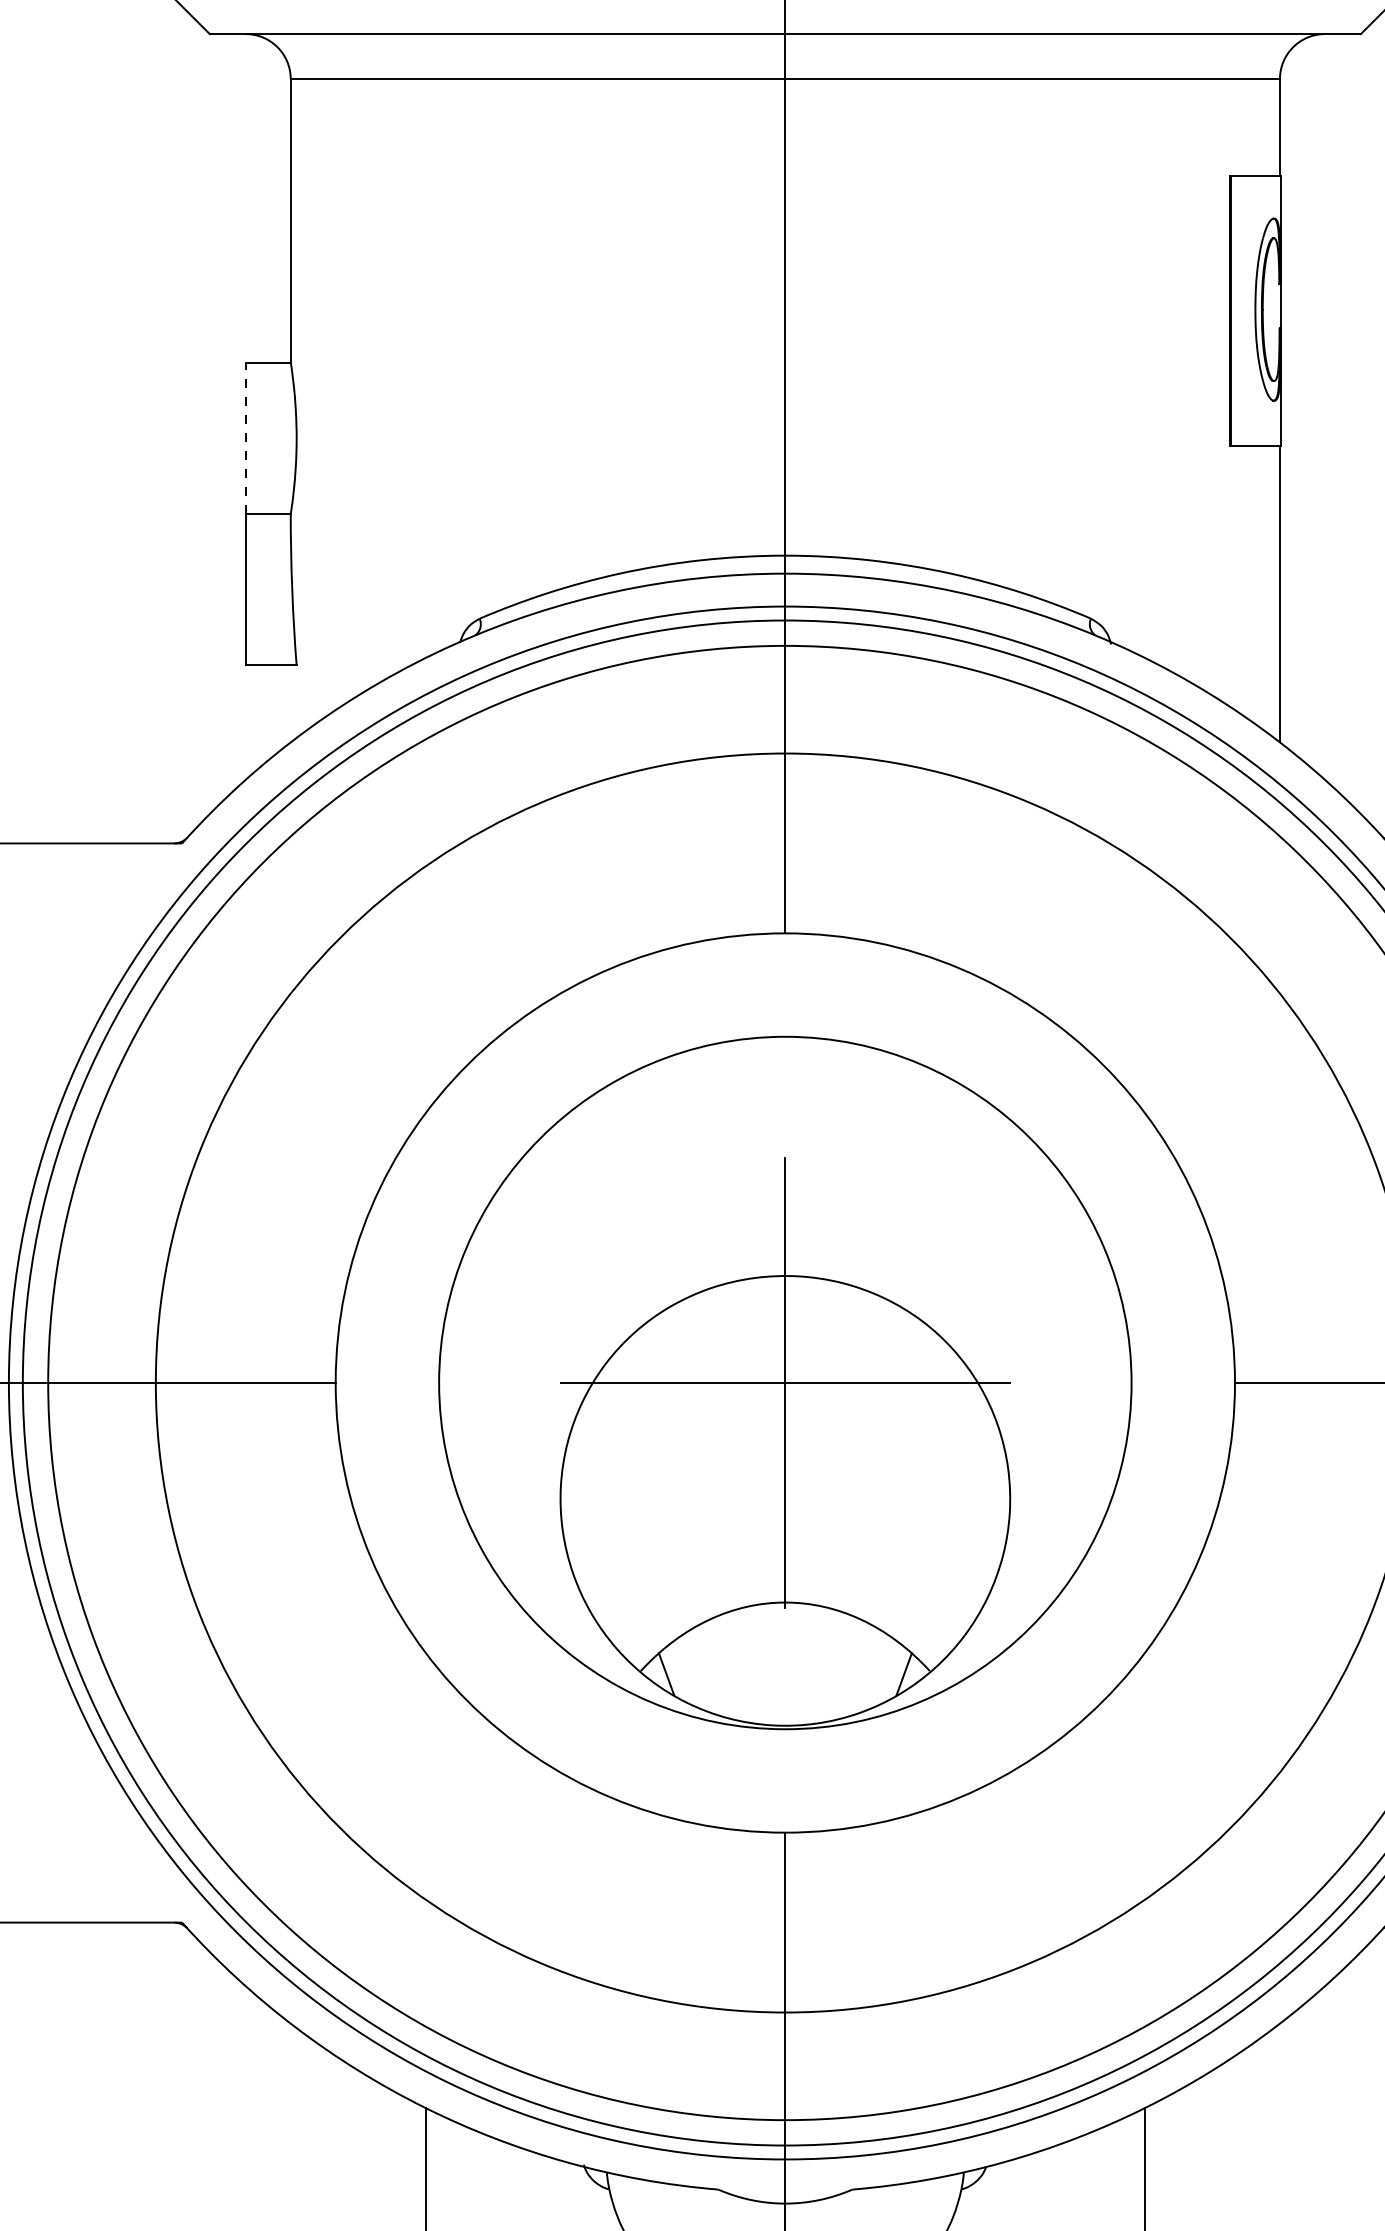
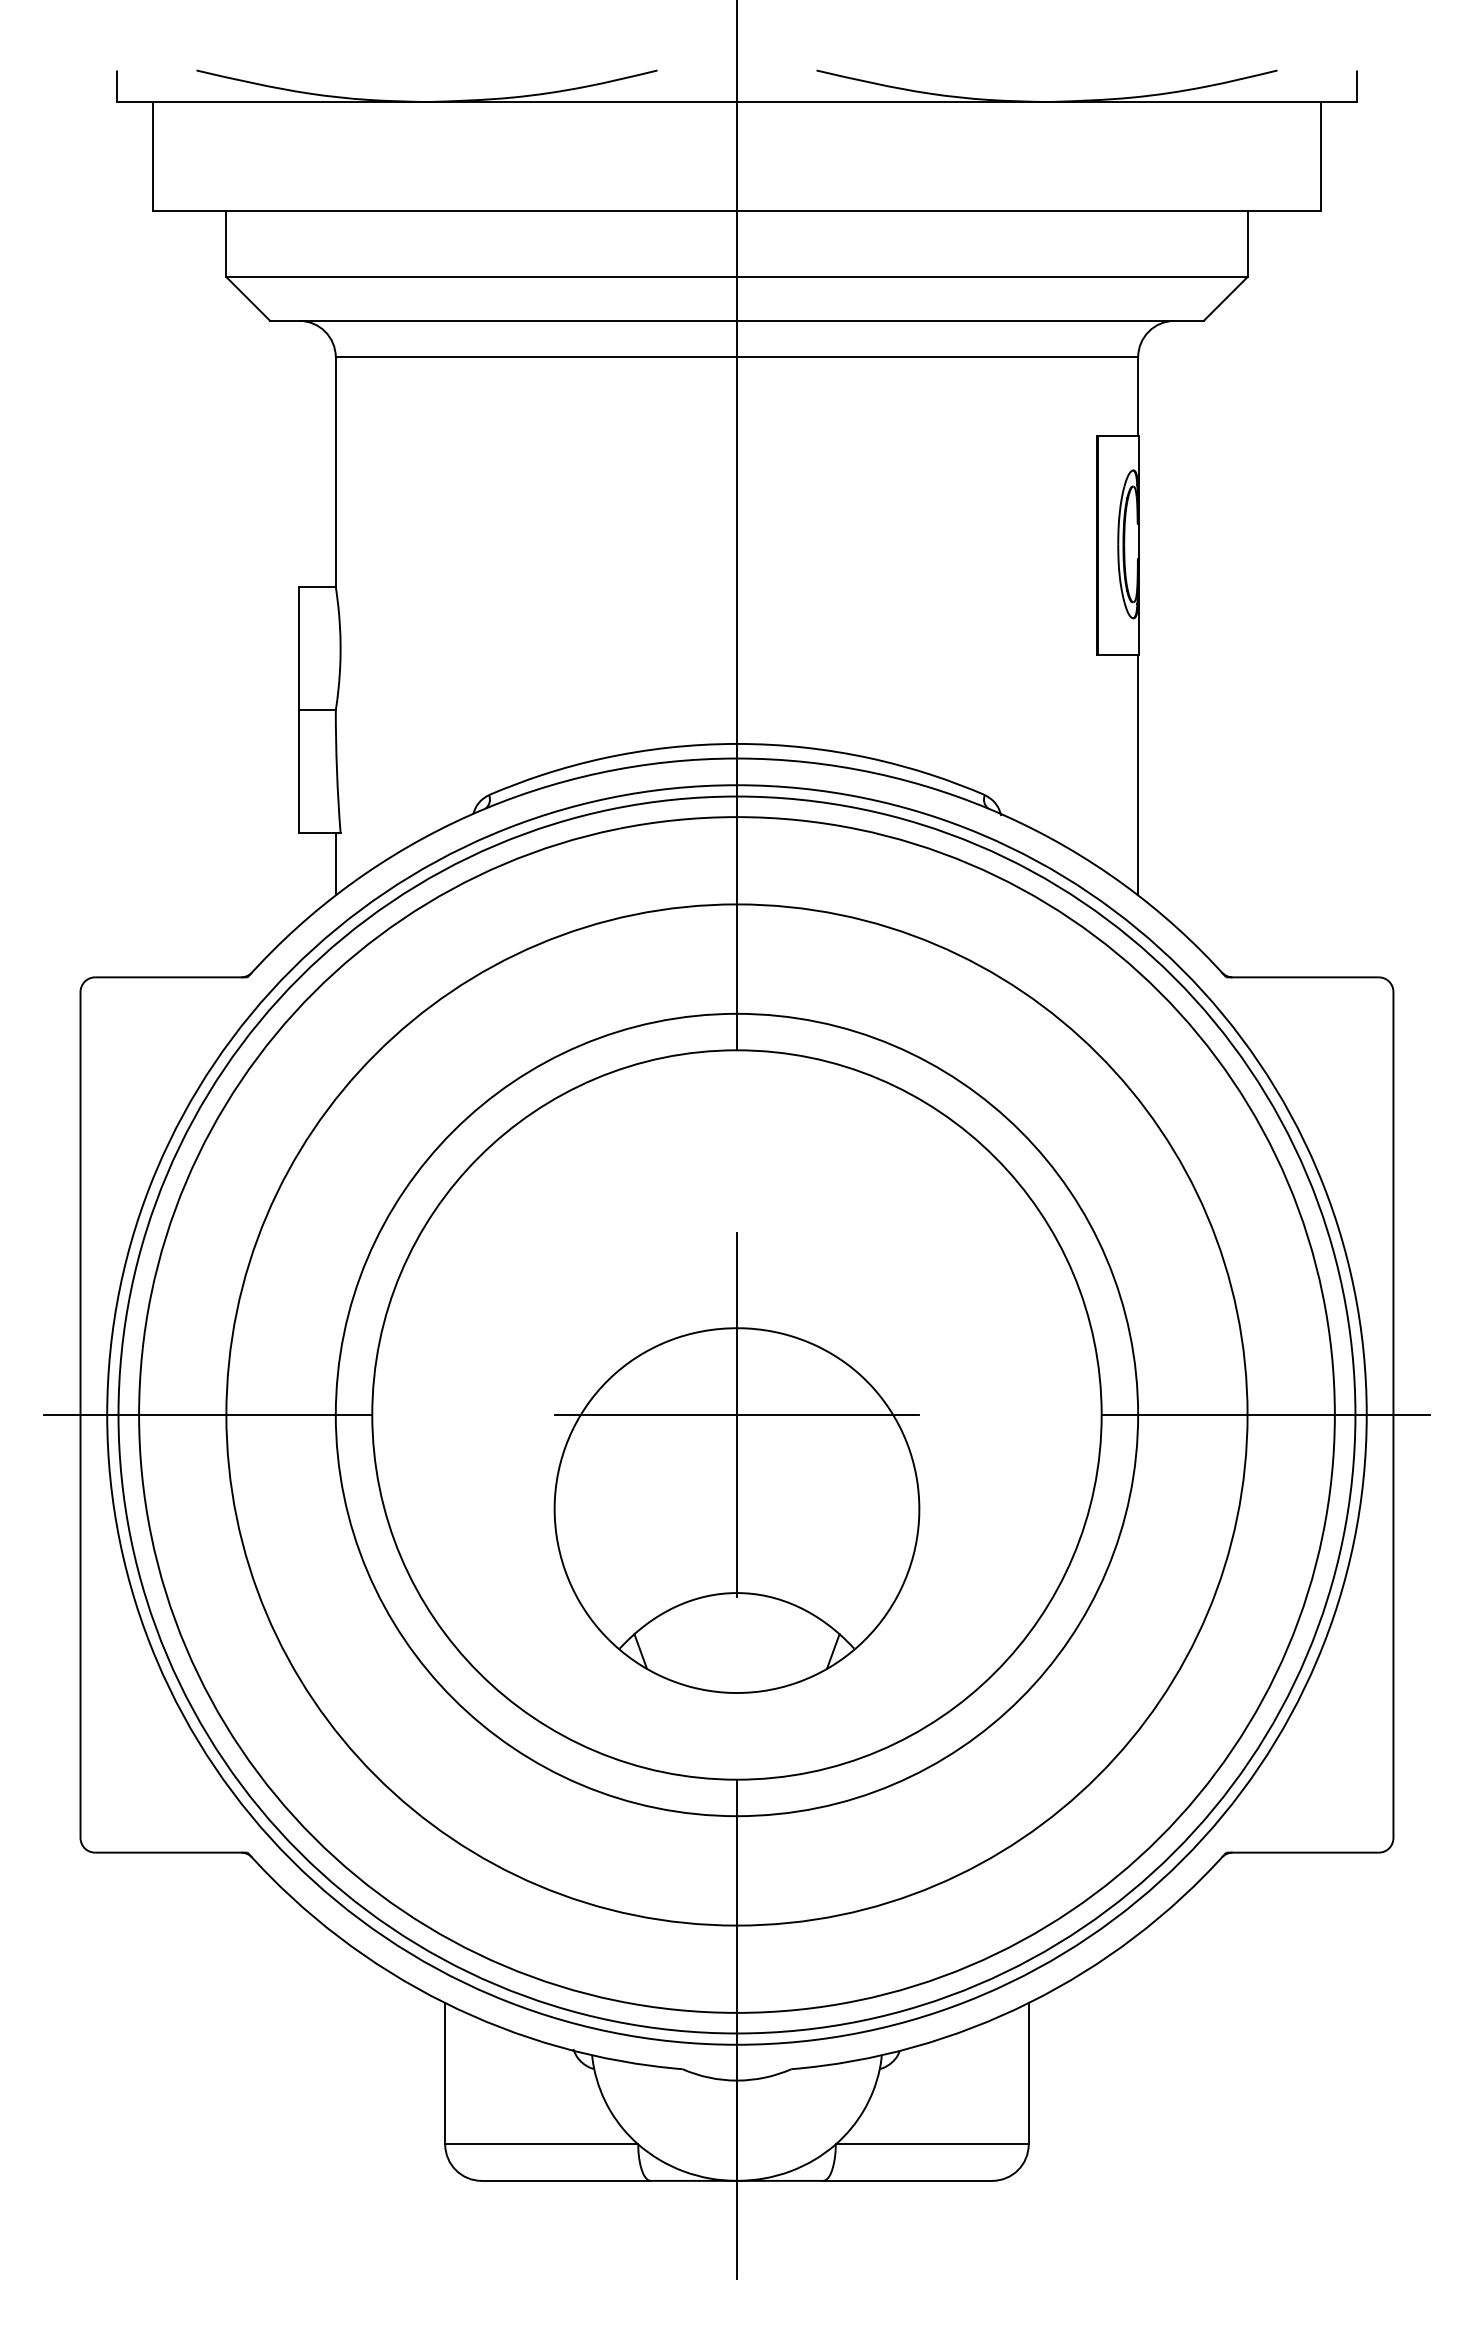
line: (245, 437) -> (299, 648), dashed -> solid
line: (290, 703) -> (335, 863), added
circle: (784, 1382) -> (736, 1414), size x1.43

